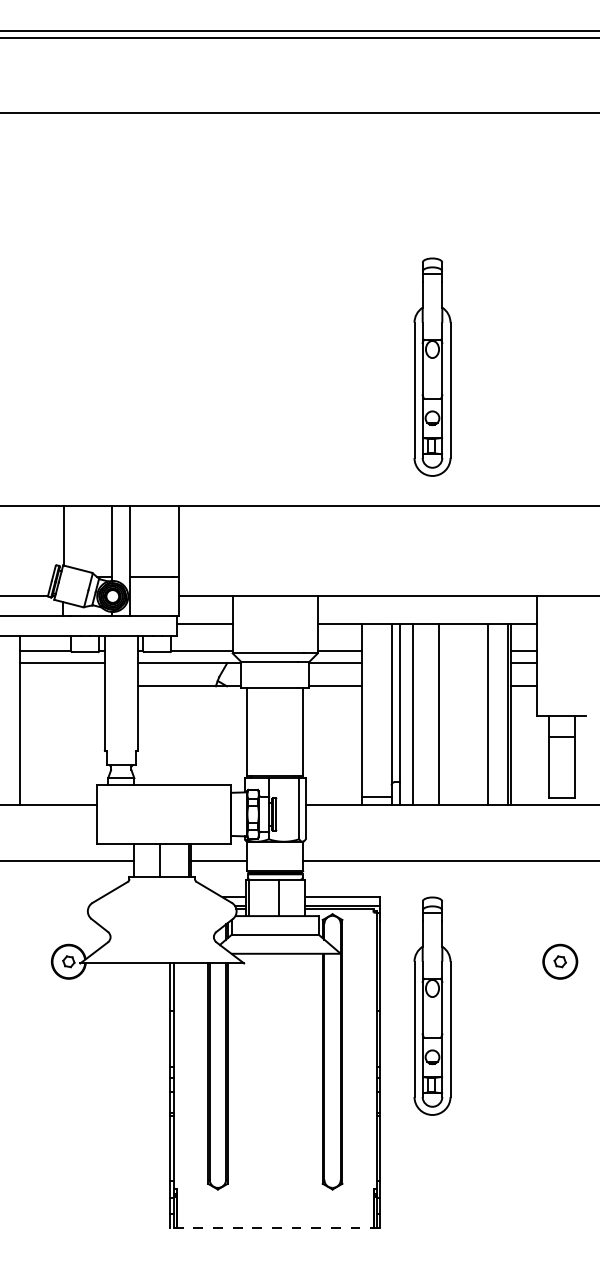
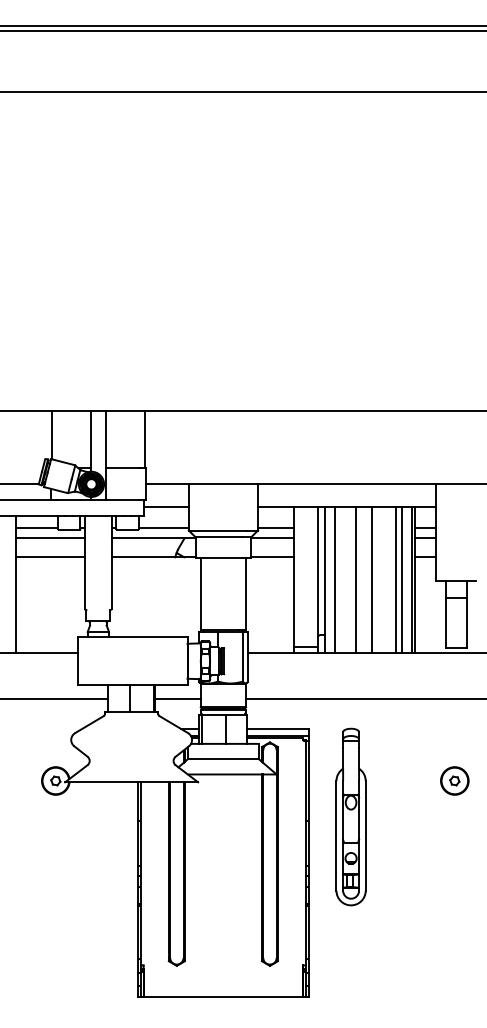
part: (432, 366) -> (351, 297), removed
line: (61, 686) -> (49, 557), added
line: (458, 714) -> (372, 580), added
line: (494, 714) -> (401, 580), added
line: (275, 1228) -> (223, 997), dashed -> solid

